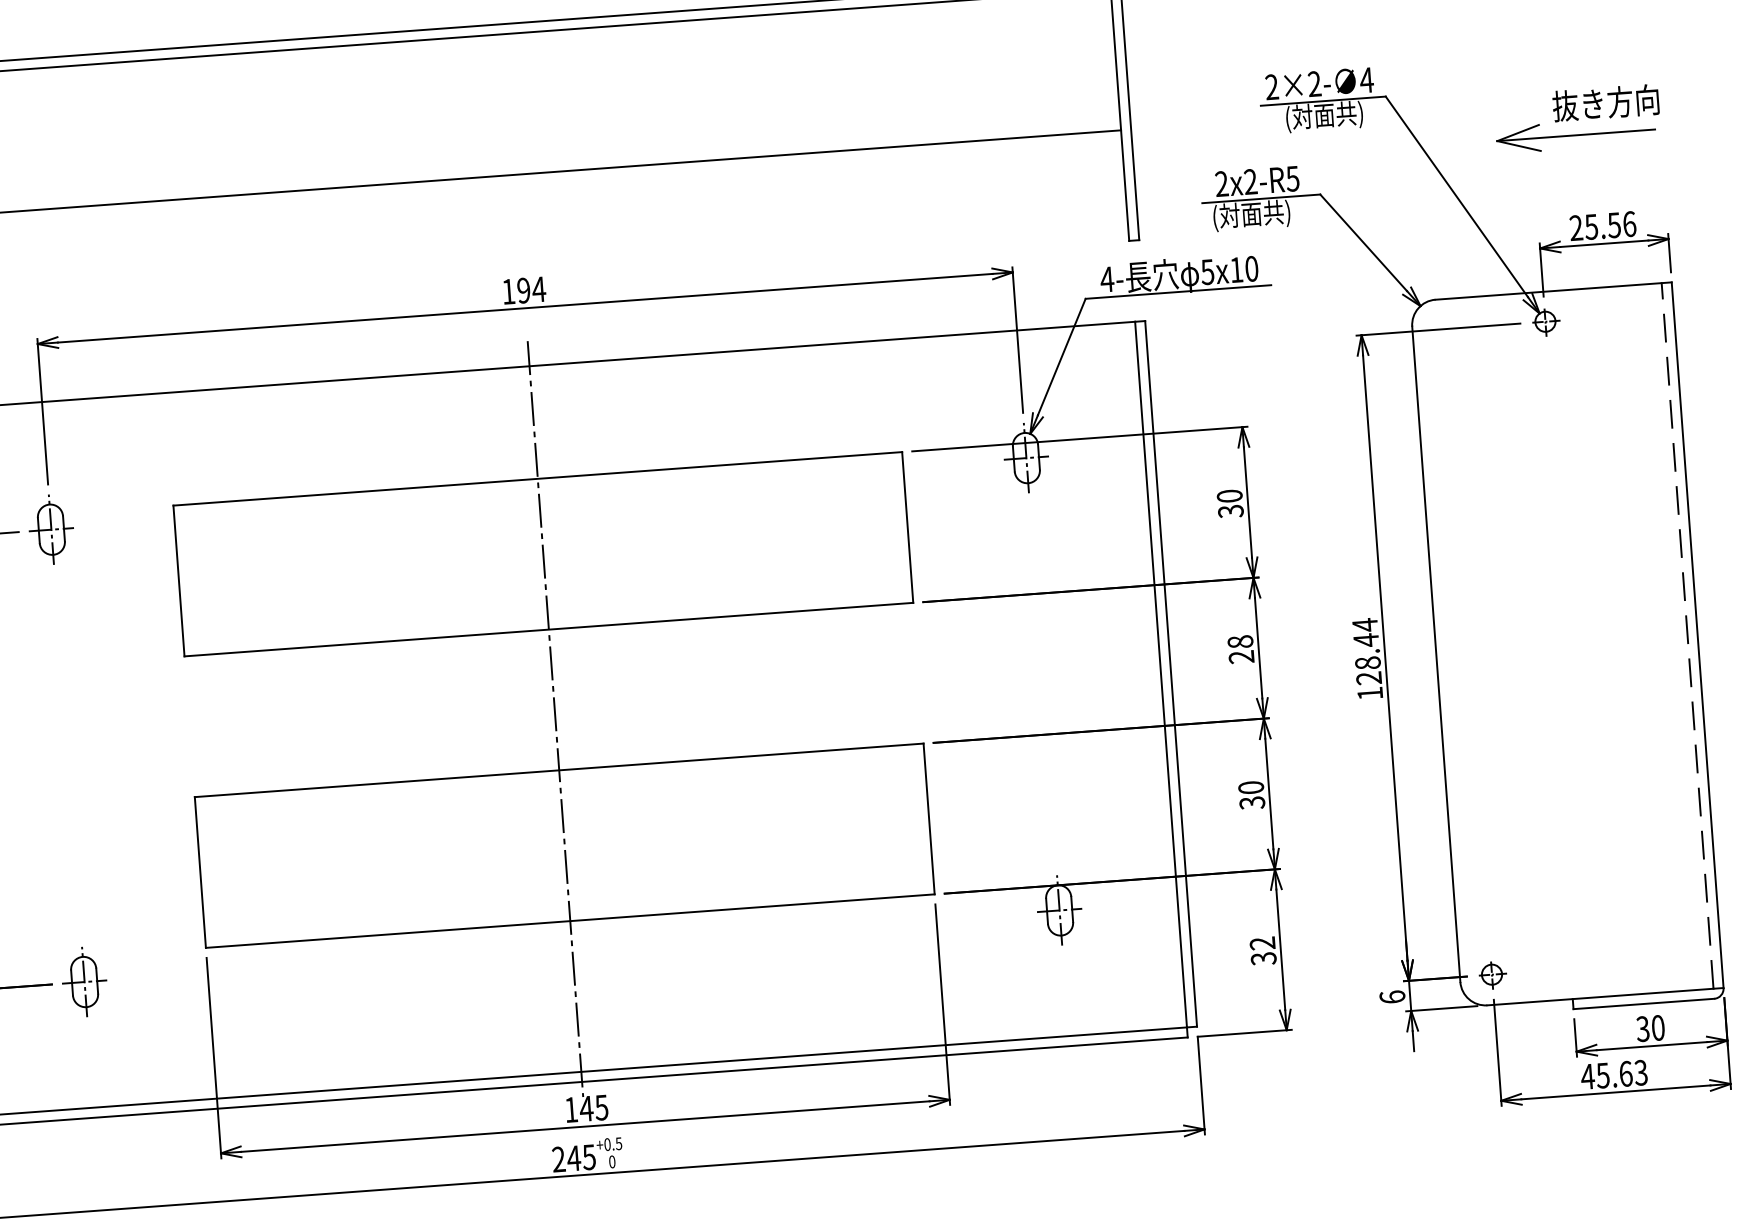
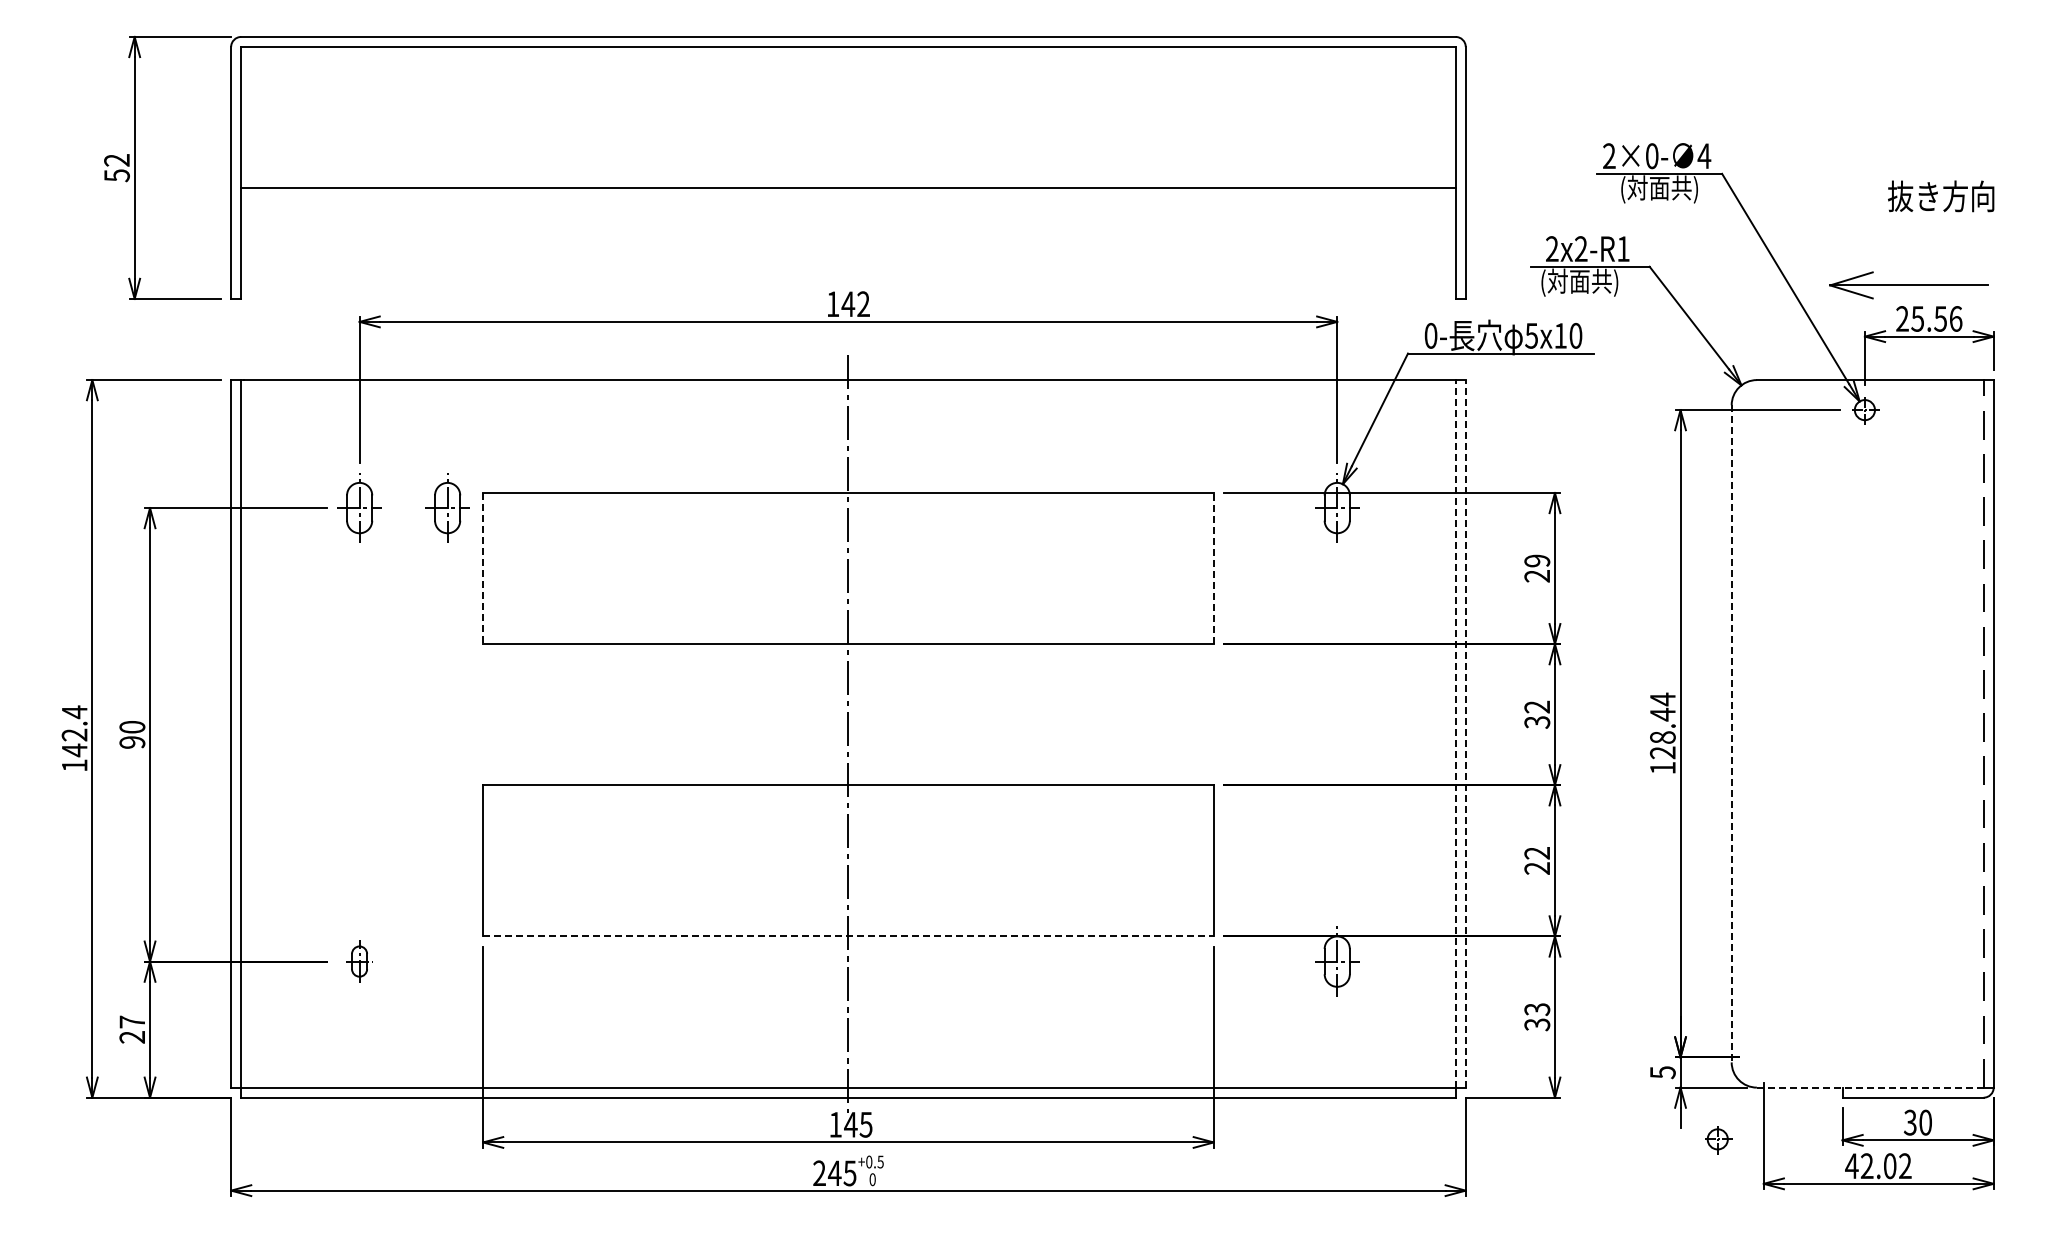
text: (1314, 84) -> (1651, 156), 2×2- -> 2×0-
part: (1575, 135) -> (1908, 285), moved
text: (1291, 179) -> (1622, 249), 2x2-R5 -> 2x2-R1
text: (1106, 279) -> (1430, 335), 4- -> 0-
text: (531, 290) -> (855, 304), 194 -> 142
text: (1230, 503) -> (1537, 568), 30 -> 29
part: (138, 522) -> (447, 507), added
line: (907, 527) -> (1213, 568), solid -> dashed
line: (179, 580) -> (483, 568), solid -> dashed
text: (1241, 649) -> (1537, 714), 28 -> 32
line: (1436, 654) -> (1731, 733), solid -> dashed
line: (1170, 673) -> (1465, 733), solid -> dashed
line: (1160, 674) -> (1455, 733), solid -> dashed
text: (1251, 795) -> (1537, 861), 30 -> 22
line: (570, 921) -> (848, 936), solid -> dashed
text: (1262, 943) -> (1537, 1009), 32 -> 33
part: (1492, 975) -> (1718, 1140), moved
part: (84, 981) -> (359, 961), size x0.6
line: (1600, 996) -> (1870, 1087), solid -> dashed
text: (1392, 997) -> (1662, 1072), 6 -> 5
text: (1621, 1074) -> (1885, 1166), 45.63 -> 42.02

